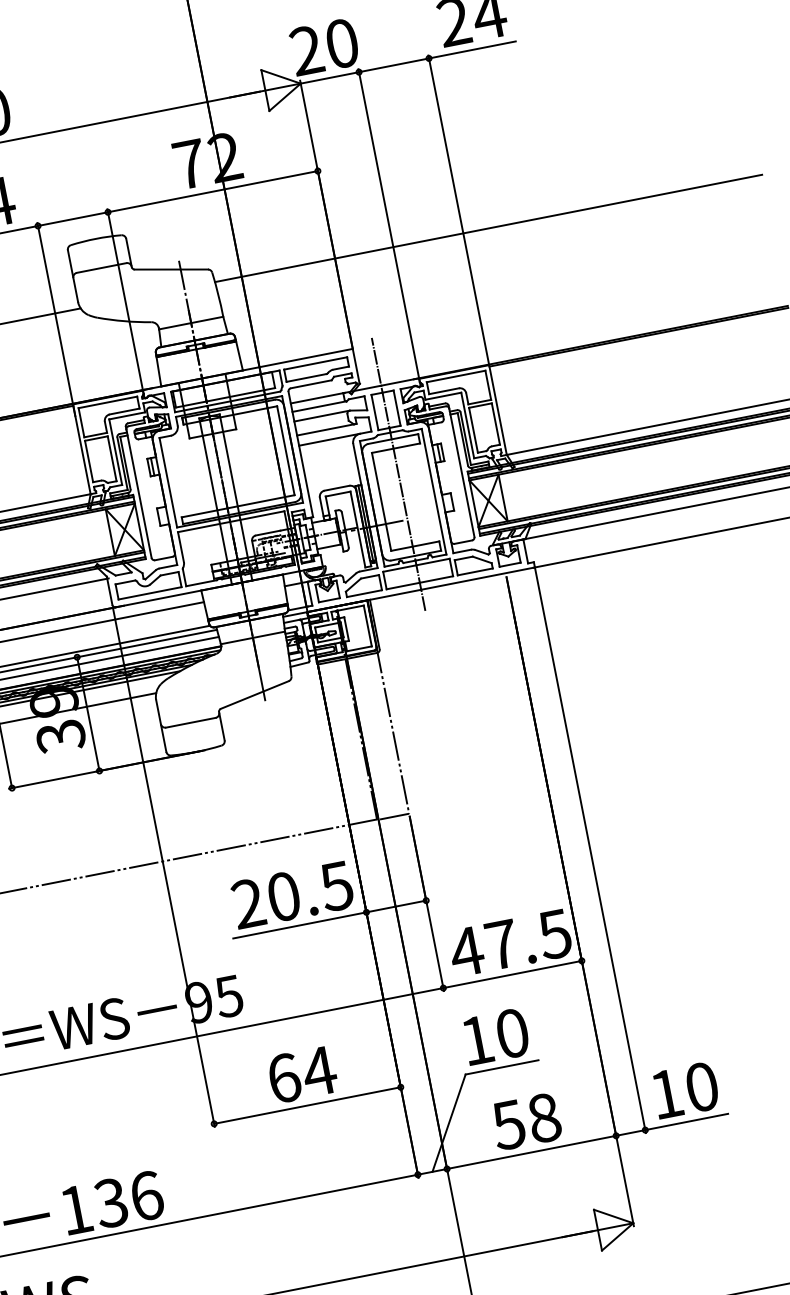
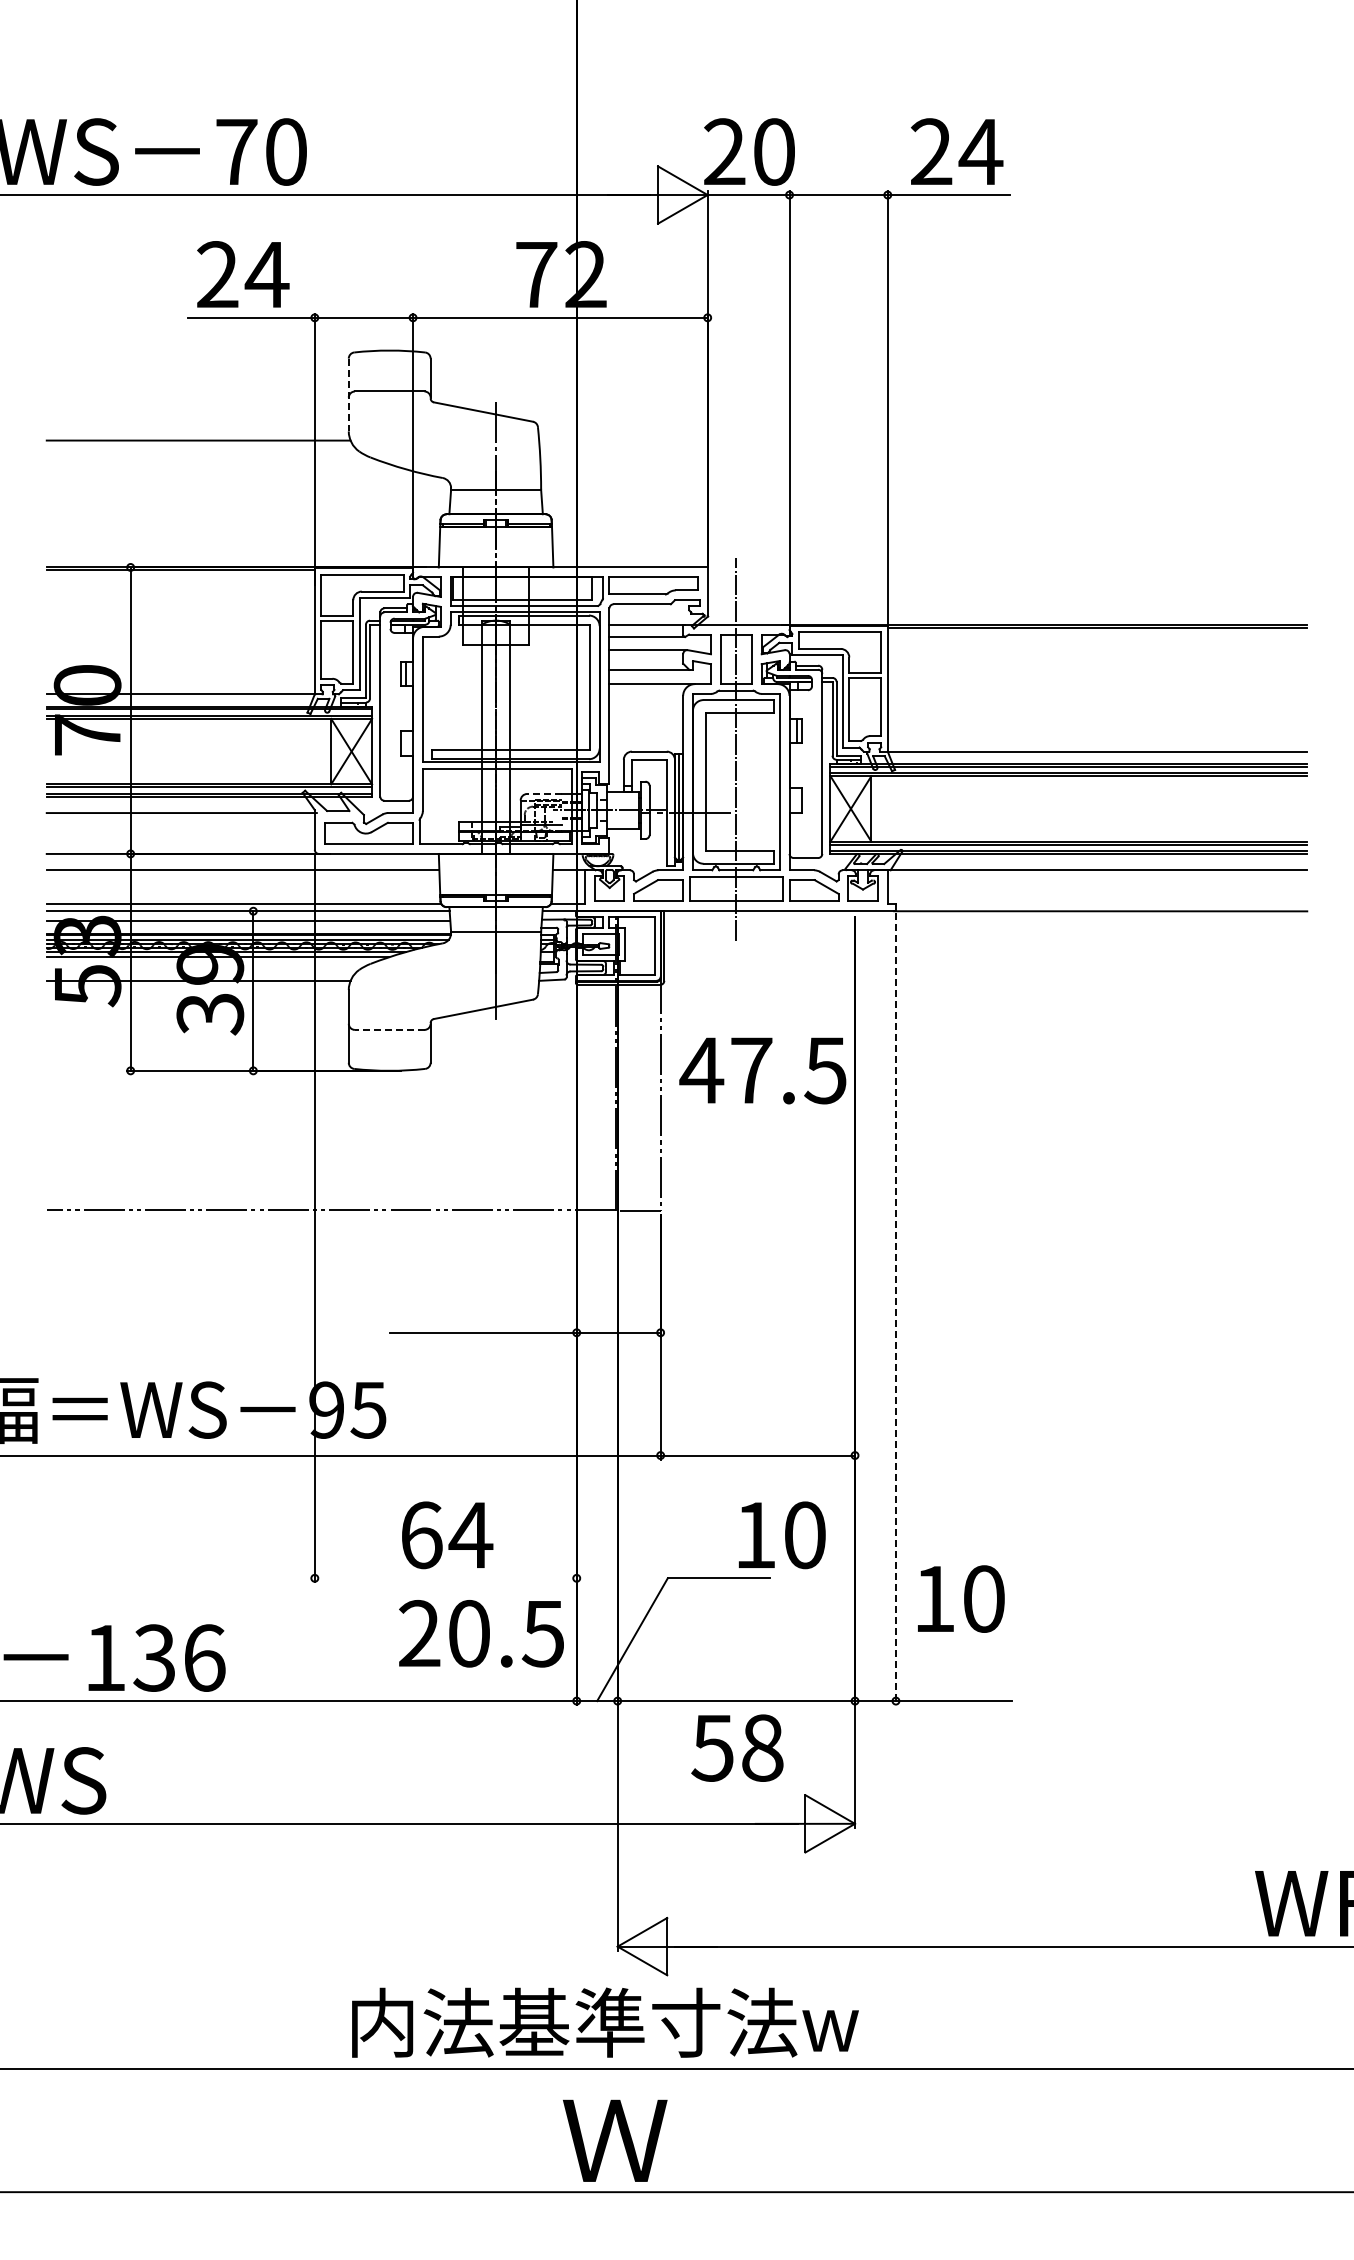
line: (488, 228) -> (923, 440), removed
line: (72, 276) -> (348, 395), solid -> dashed
line: (267, 532) -> (543, 793), solid -> dashed
line: (190, 722) -> (389, 1029), solid -> dashed
line: (590, 851) -> (895, 1309), solid -> dashed
text: (292, 894) -> (481, 1633), moved
text: (509, 943) -> (762, 1070), moved
text: (495, 1036) -> (781, 1535), moved
text: (685, 1089) -> (961, 1598), moved
line: (307, 1105) -> (445, 1578), removed
text: (526, 1121) -> (737, 1747), moved

